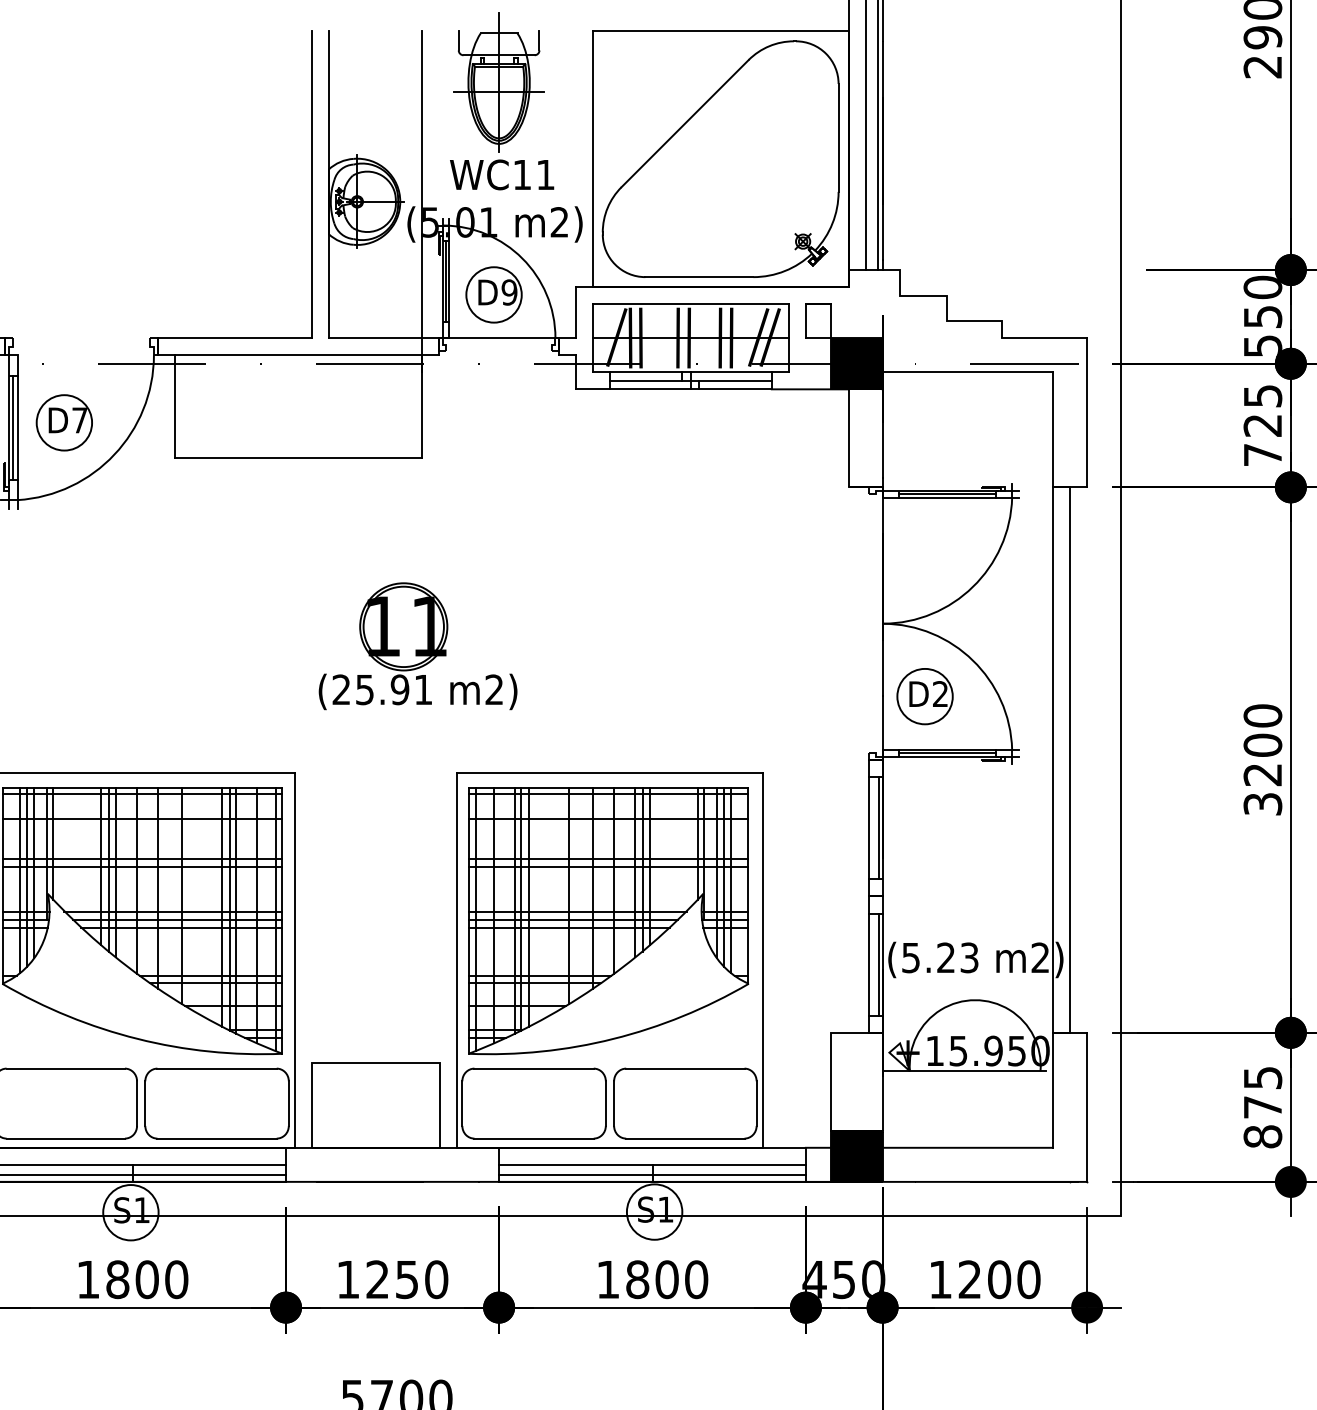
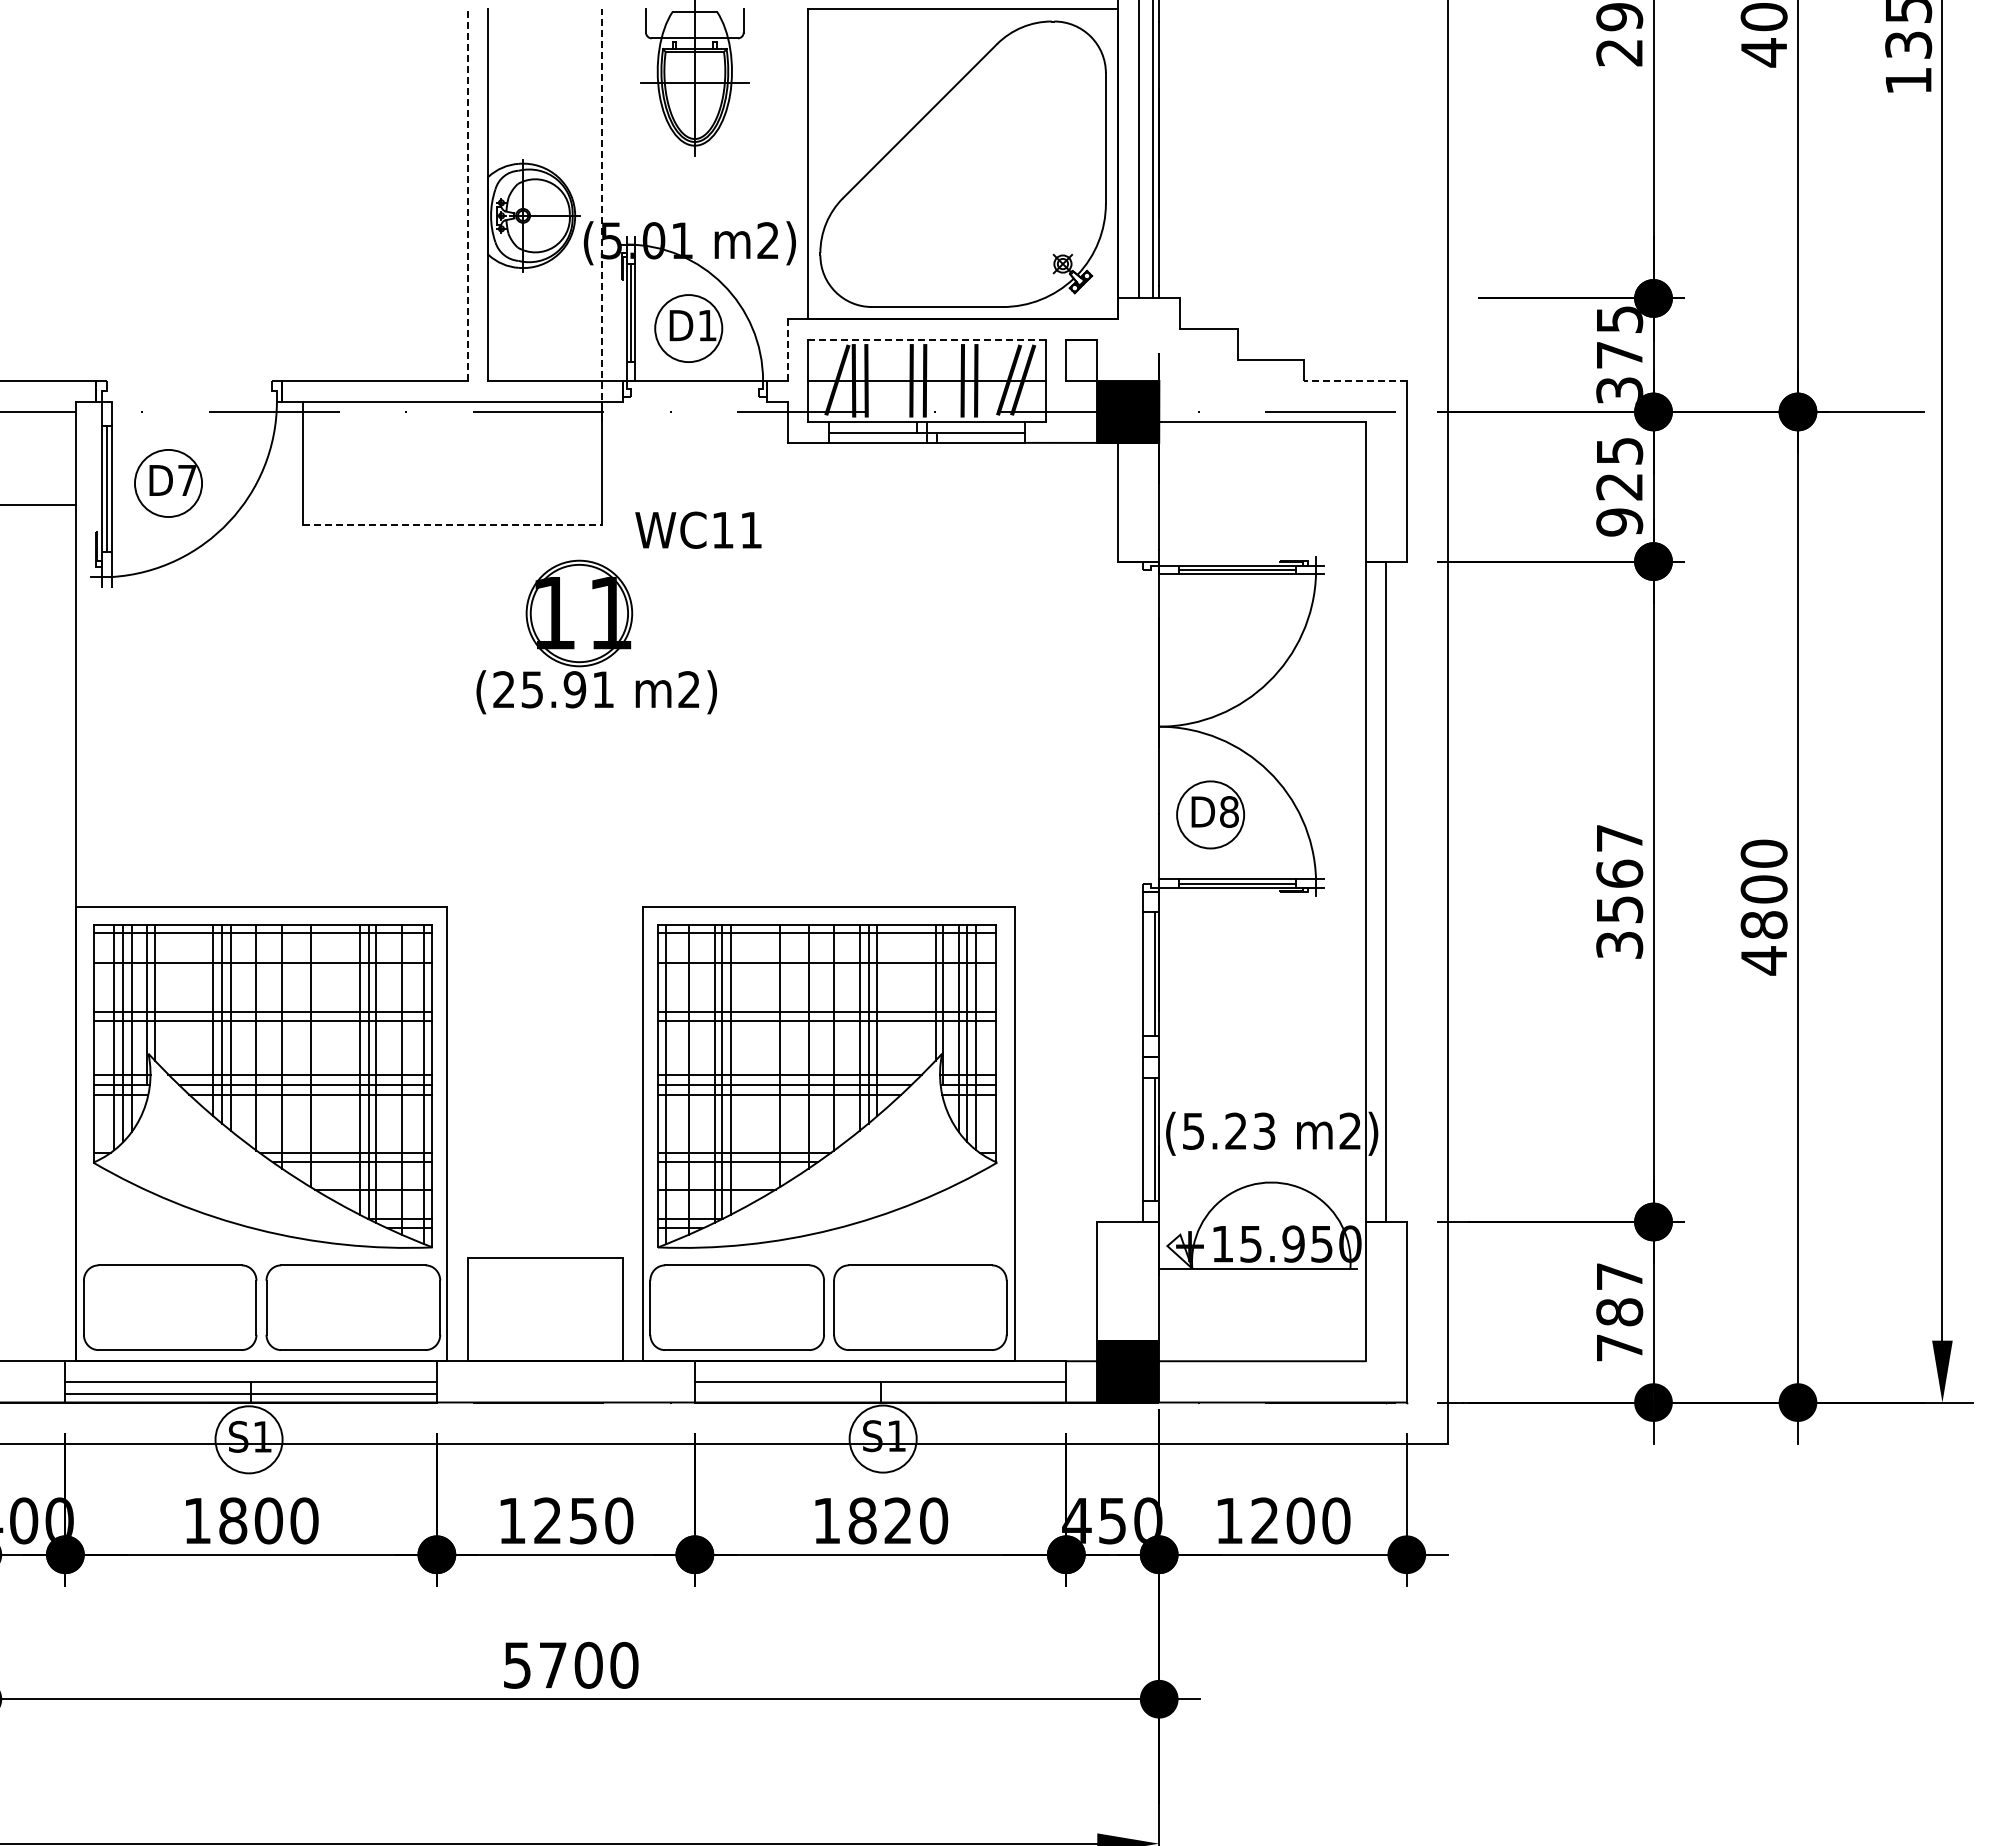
text: (502, 174) -> (698, 529), moved
line: (311, 185) -> (467, 195), solid -> dashed
line: (422, 201) -> (601, 215), solid -> dashed
text: (509, 292) -> (707, 325), D9 -> D1
line: (691, 303) -> (927, 339), solid -> dashed
line: (575, 313) -> (787, 350), solid -> dashed
text: (1262, 316) -> (1619, 354), 550 -> 375
line: (1044, 337) -> (1355, 380), solid -> dashed
text: (1262, 455) -> (1619, 522), 725 -> 925
line: (298, 457) -> (452, 525), solid -> dashed
part: (417, 645) -> (596, 636), moved
text: (940, 693) -> (1229, 811), D2 -> D8
text: (1262, 744) -> (1619, 873), 3200 -> 3567
text: (1262, 1107) -> (1619, 1312), 875 -> 787
line: (652, 1175) -> (880, 1394), removed
text: (667, 1279) -> (898, 1520), 1800 -> 1820

